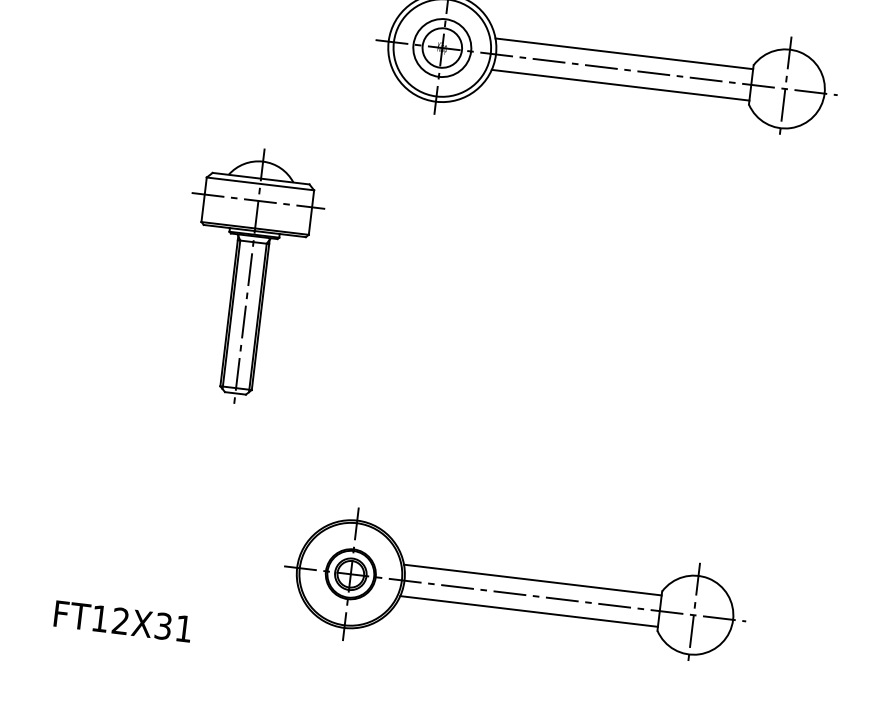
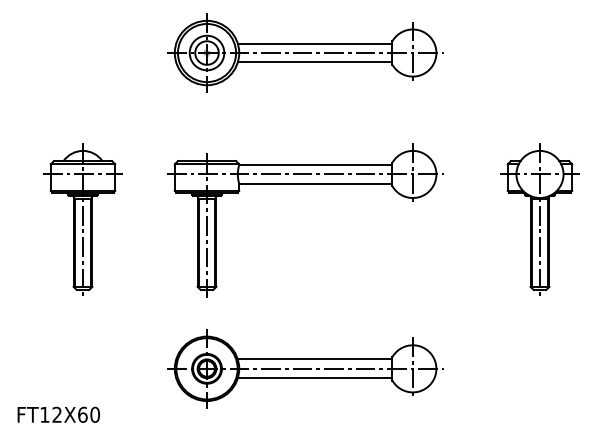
part: (248, 275) -> (82, 219), moved
part: (580, 286) -> (305, 184), added
part: (515, 593) -> (305, 368), moved
text: (172, 626) -> (88, 414), FT12X31 -> FT12X60

